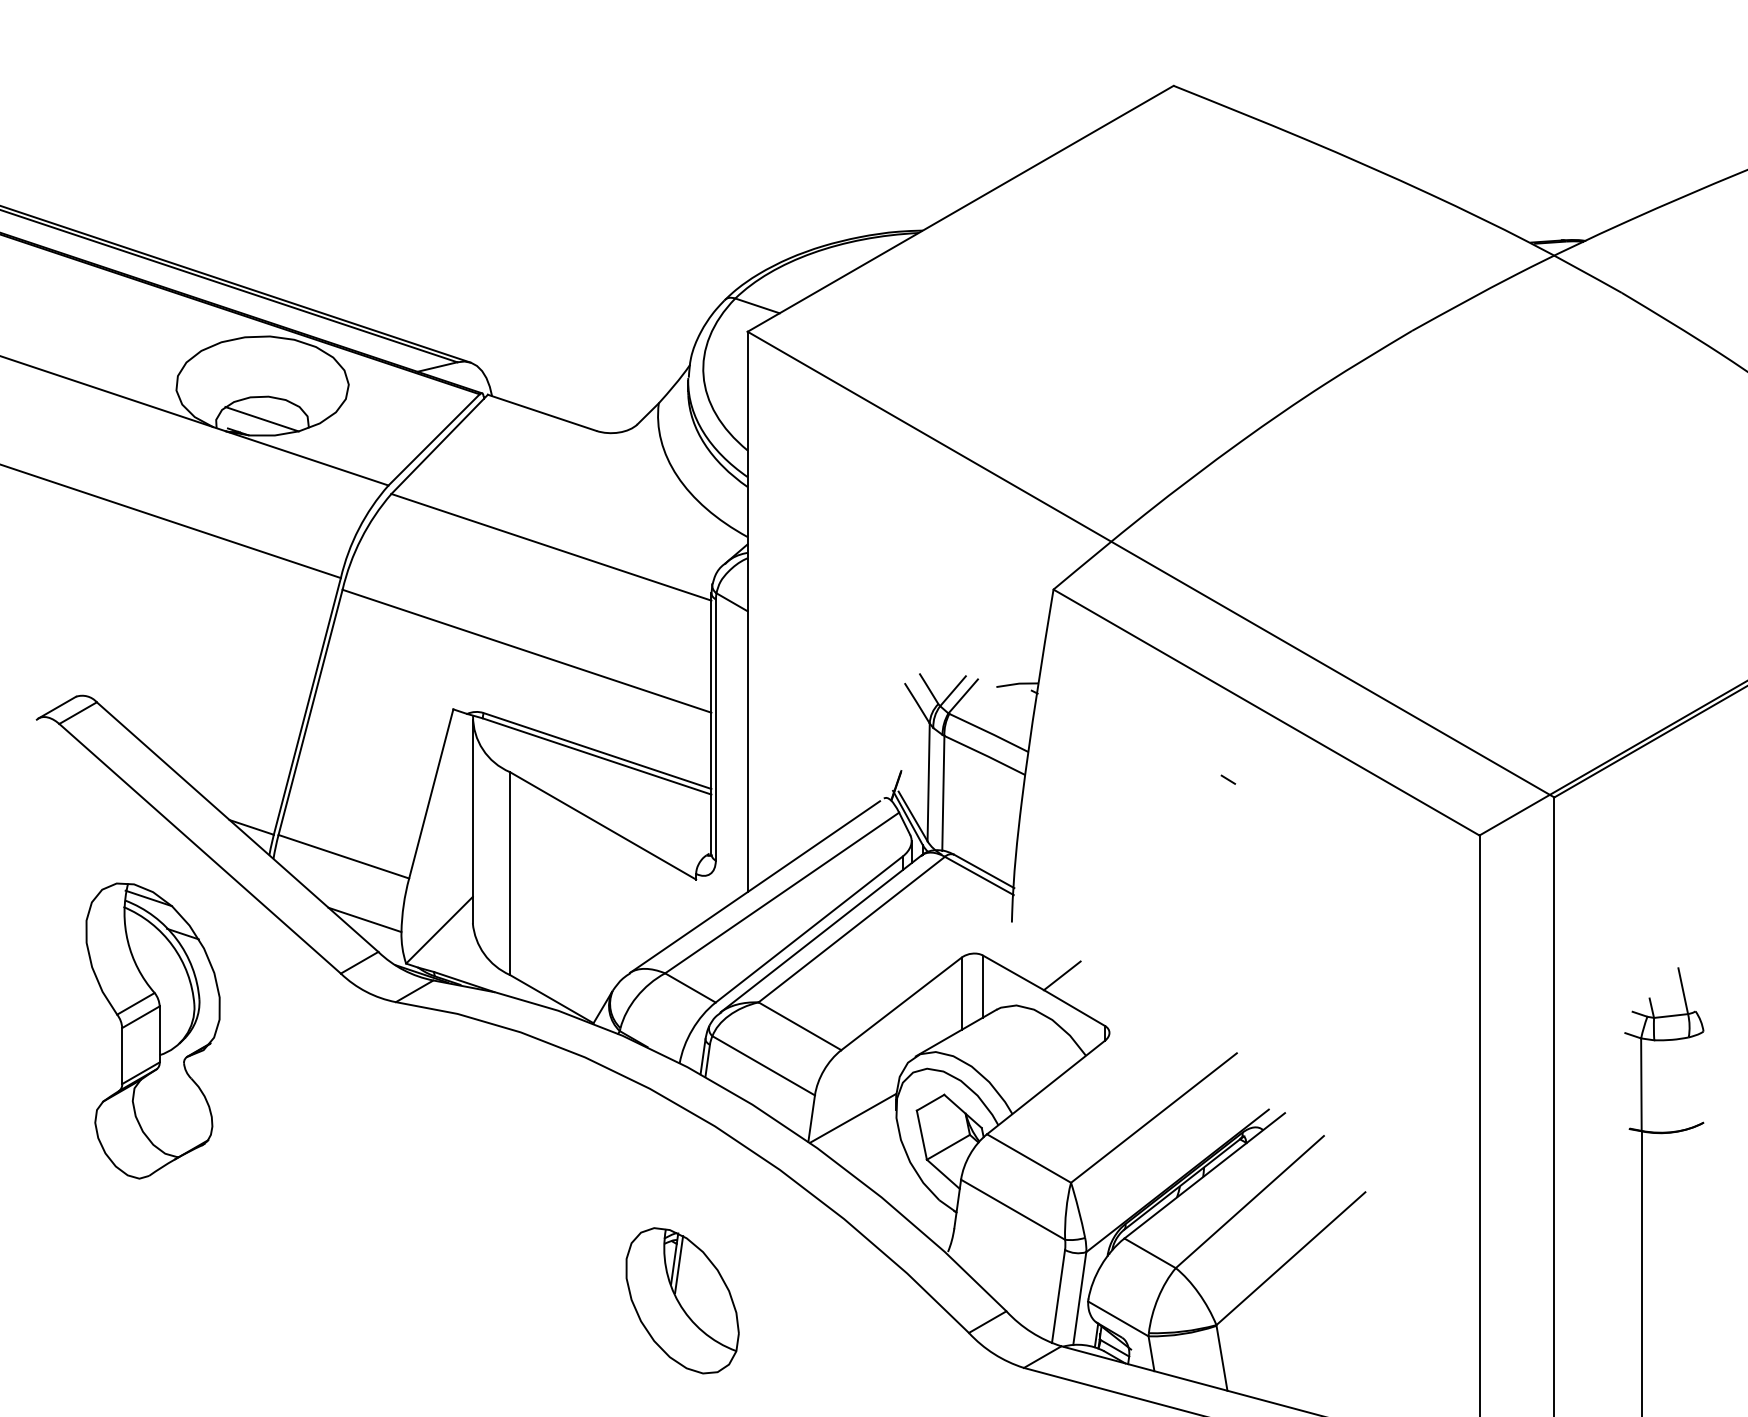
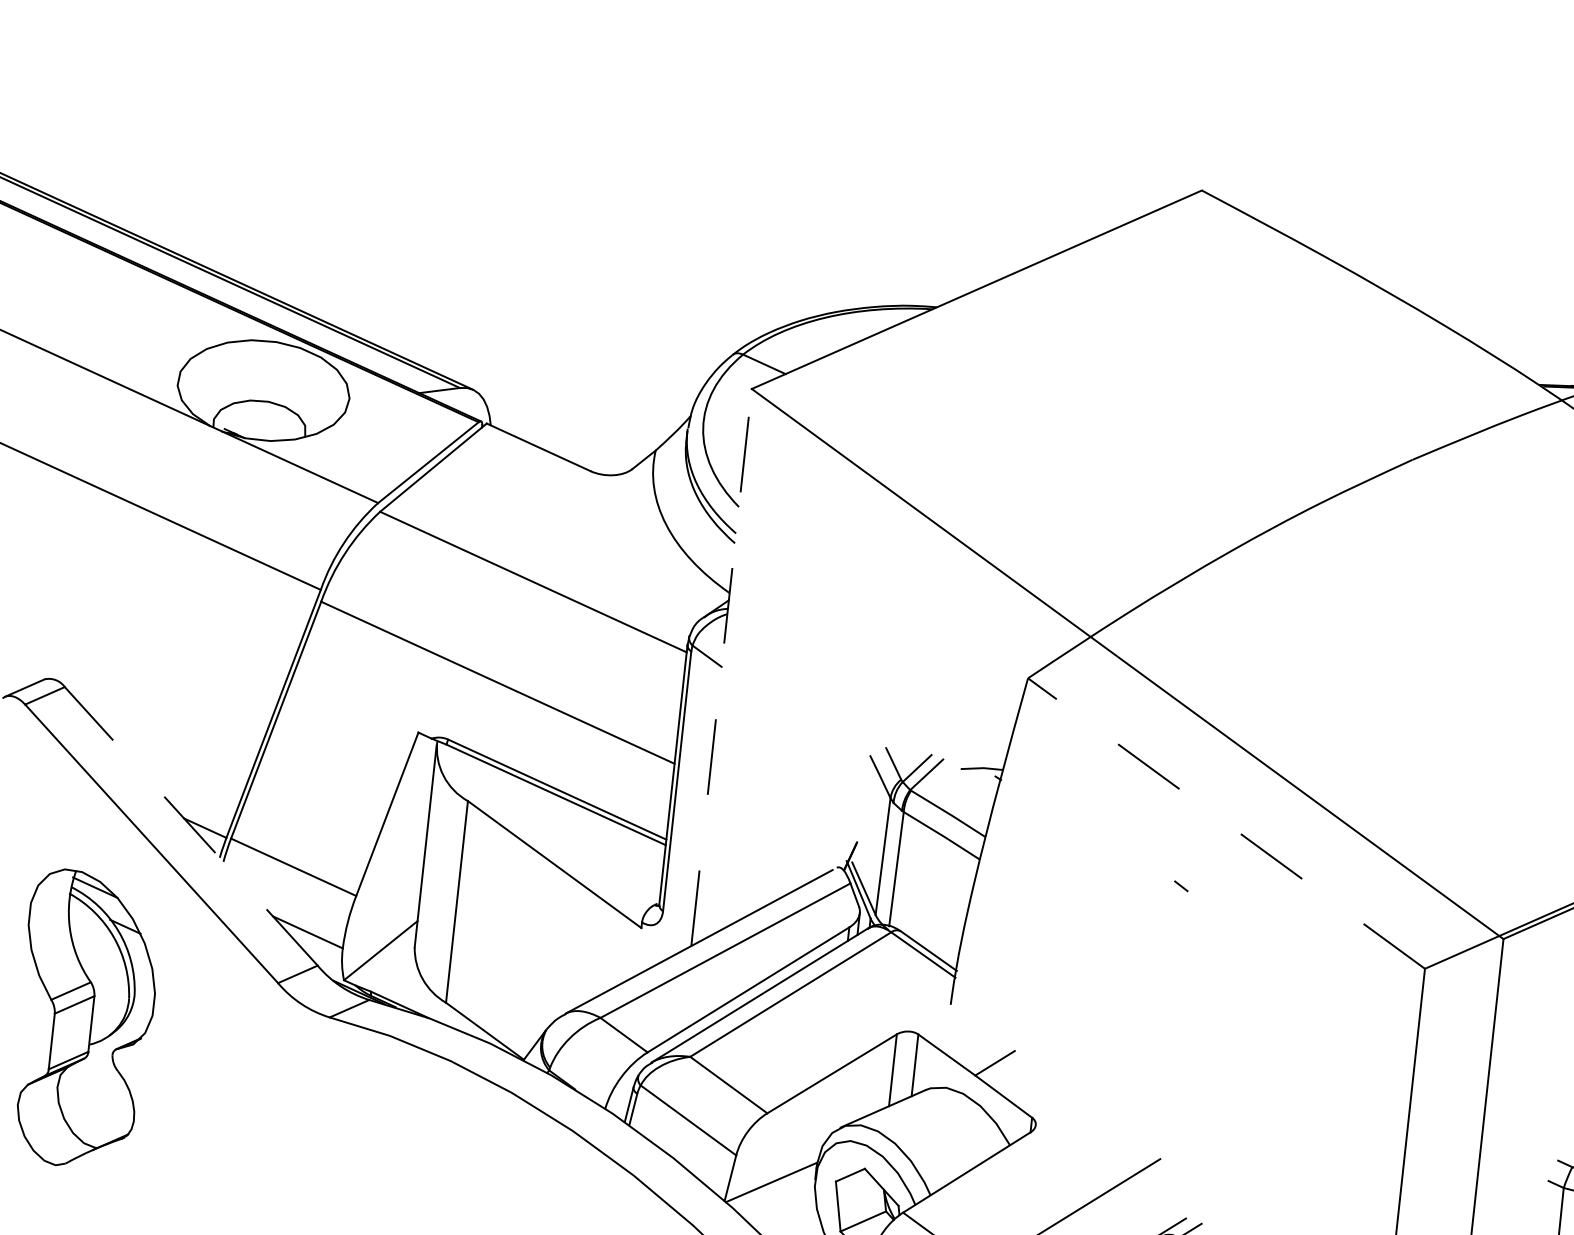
line: (261, 419) -> (259, 423), removed
line: (747, 611) -> (721, 667), solid -> dashed
line: (1266, 712) -> (1226, 823), solid -> dashed
line: (237, 826) -> (191, 825), solid -> dashed

